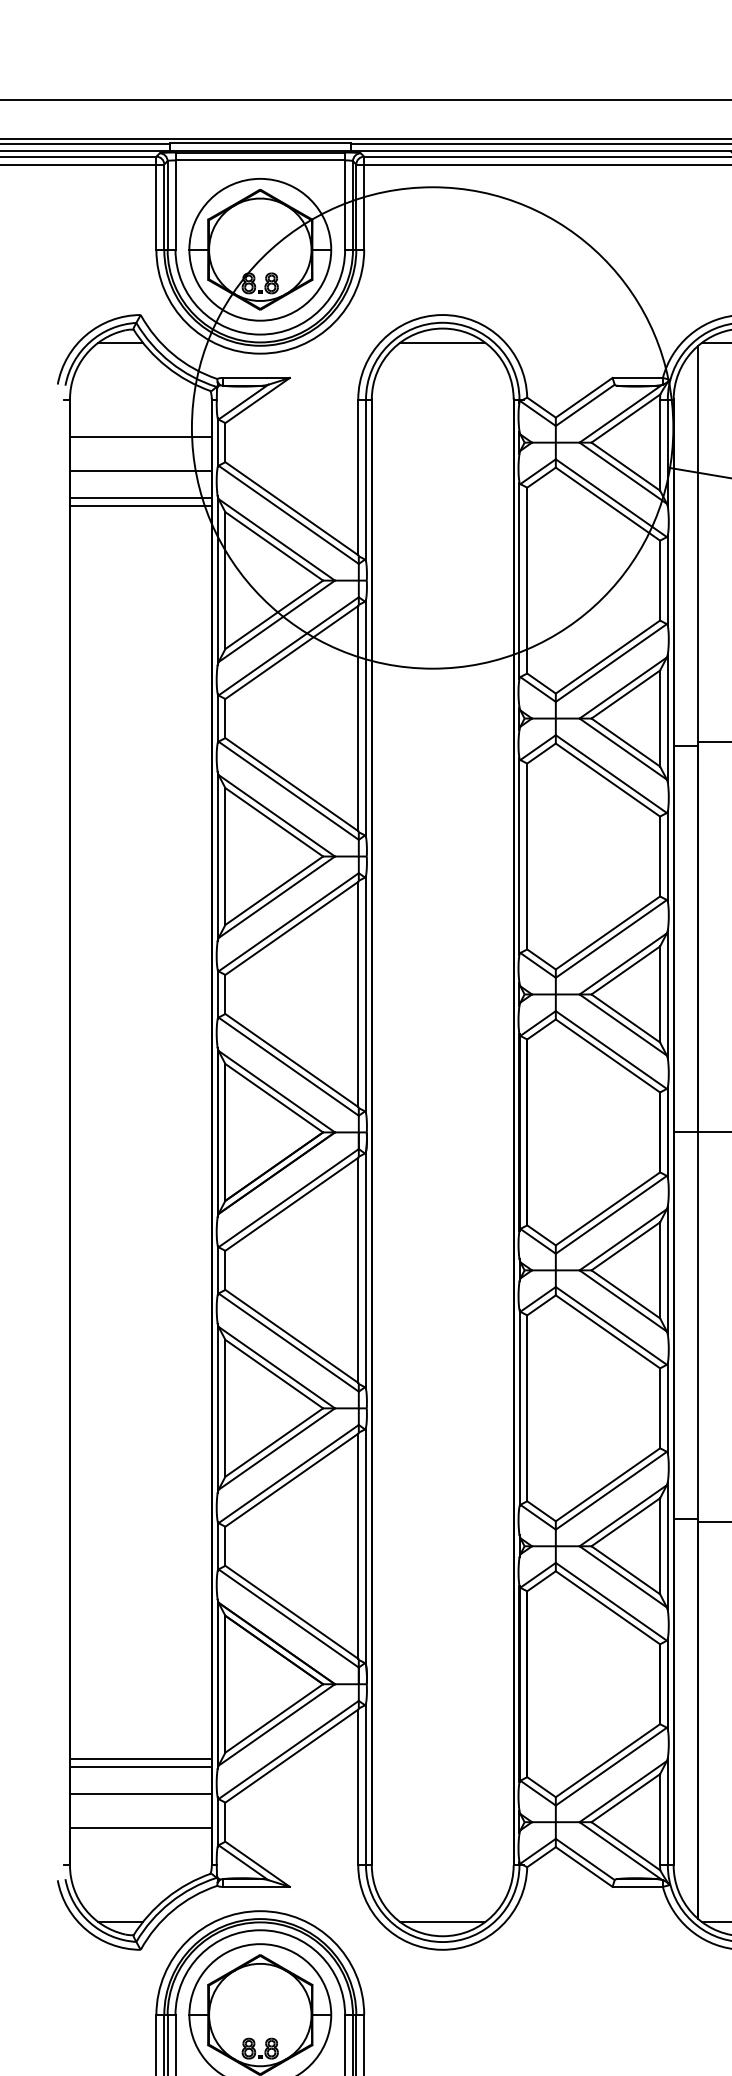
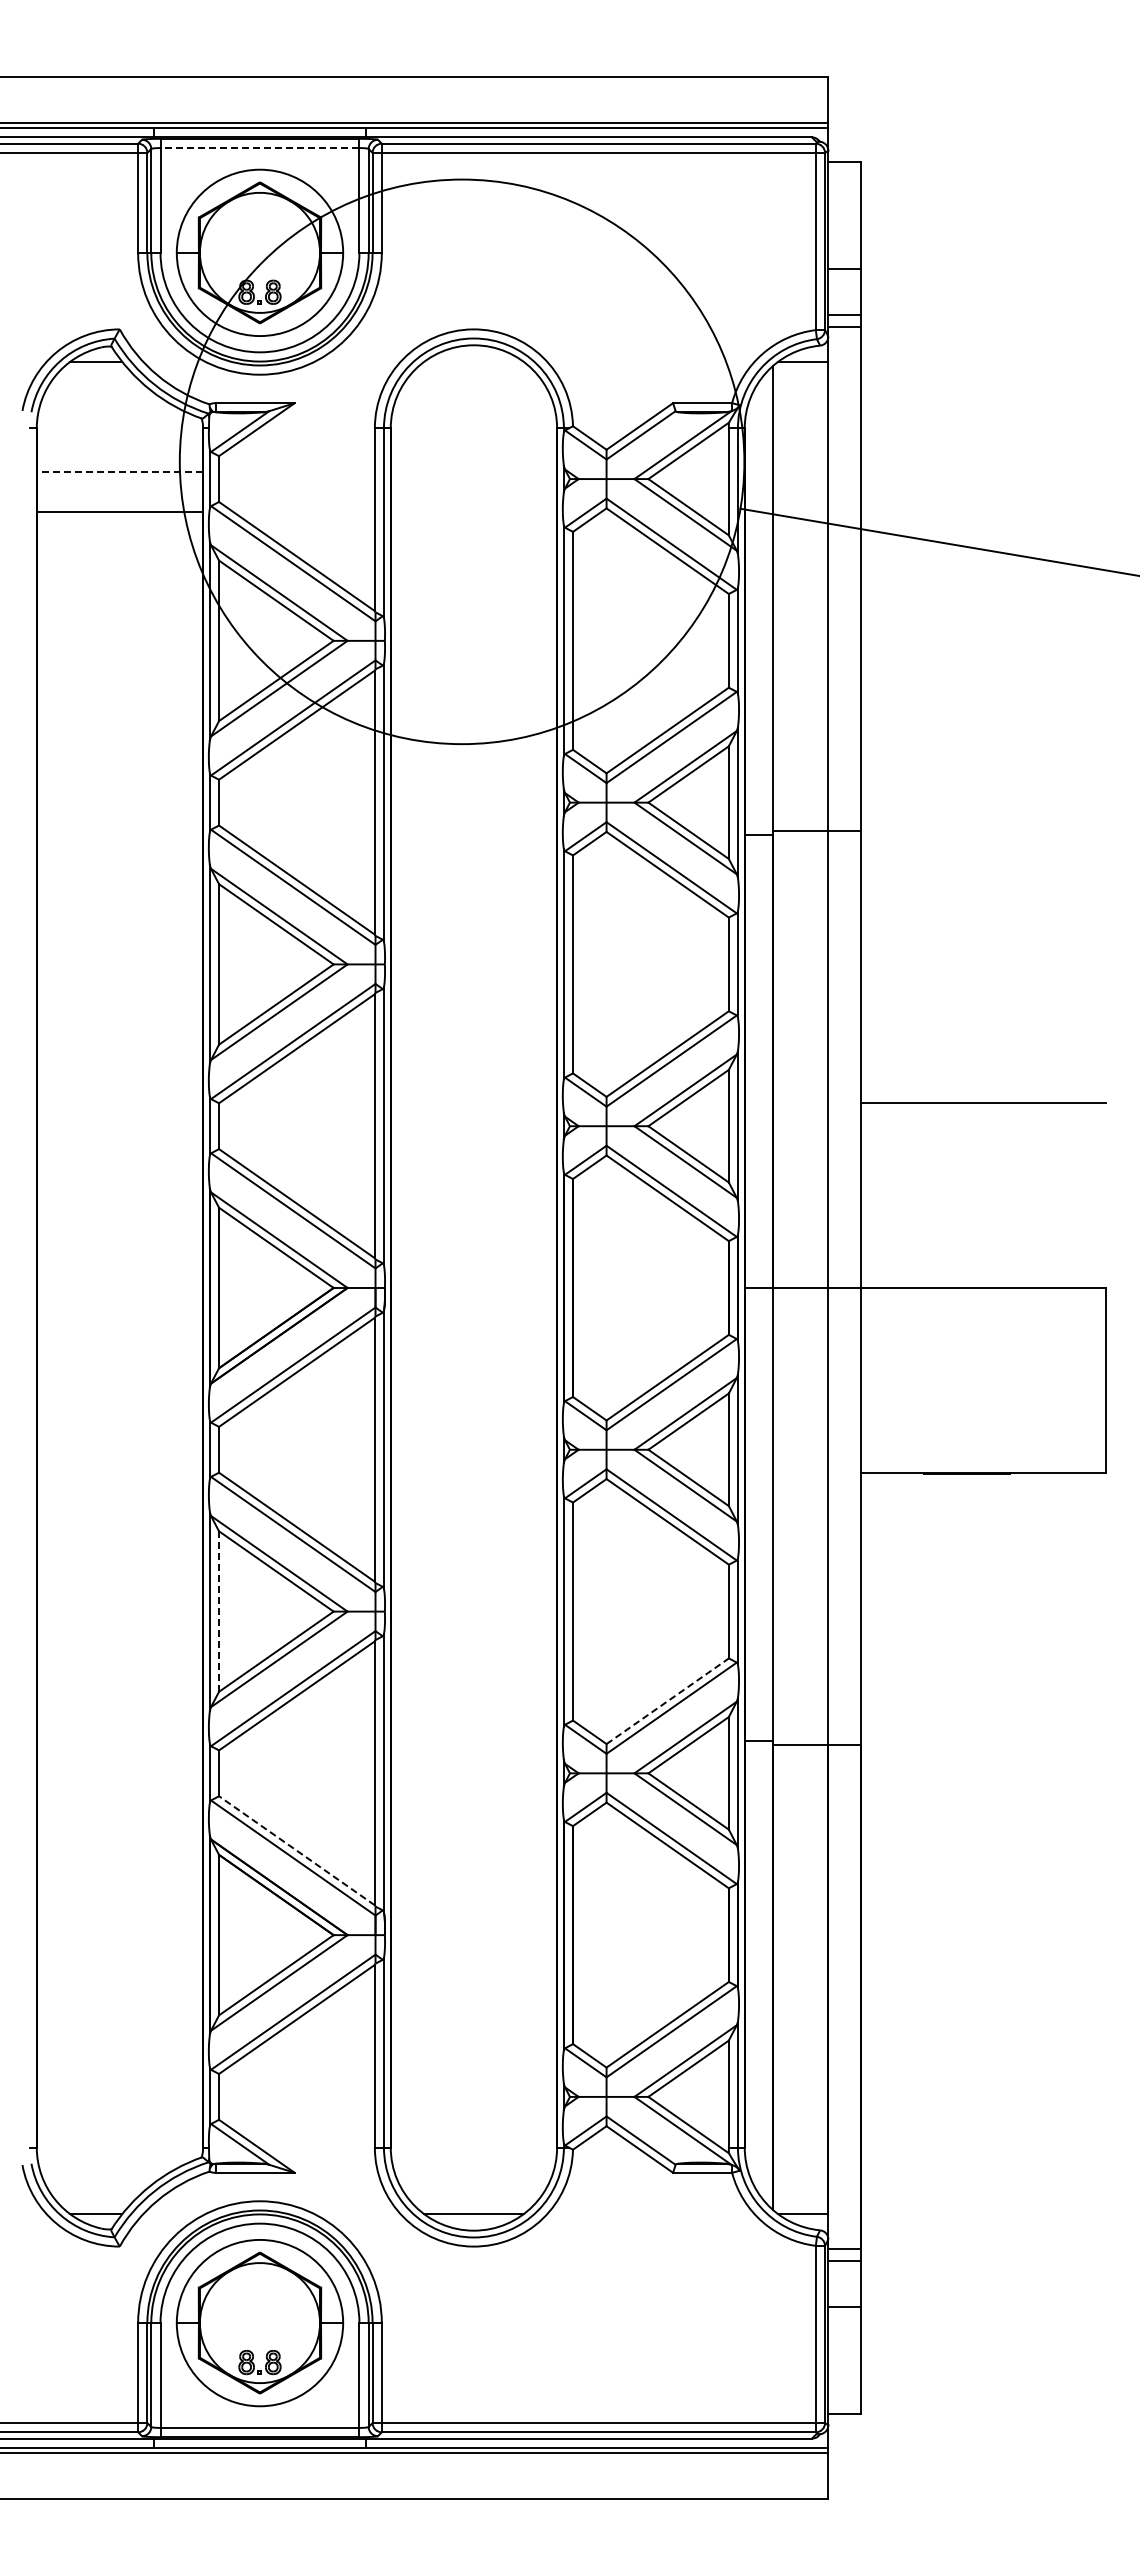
line: (259, 160) -> (259, 148), solid -> dashed
line: (442, 343) -> (473, 362), removed
line: (140, 437) -> (119, 472), solid -> dashed
line: (140, 498) -> (119, 544), removed
line: (140, 506) -> (119, 553), removed
line: (225, 1409) -> (219, 1612), solid -> dashed
line: (607, 1485) -> (667, 1701), solid -> dashed
line: (291, 1612) -> (296, 1850), solid -> dashed
line: (140, 1758) -> (119, 2022), removed
line: (140, 1766) -> (119, 2031), removed
line: (140, 1793) -> (119, 2063), removed
line: (140, 1827) -> (119, 2103), removed

